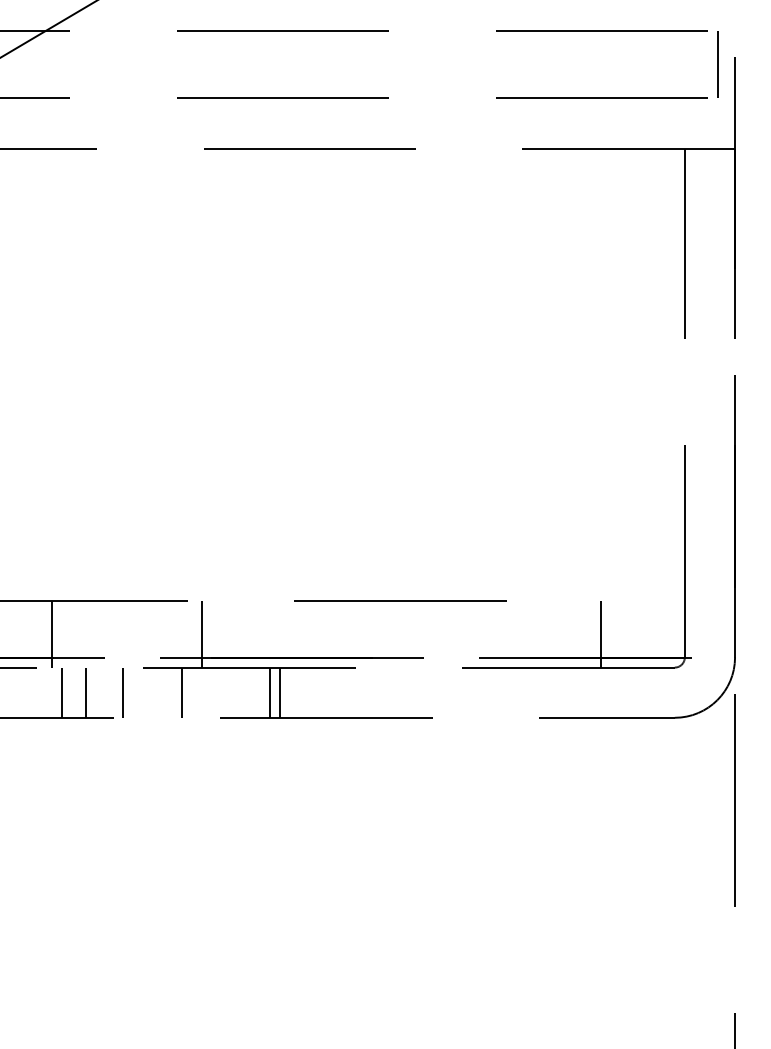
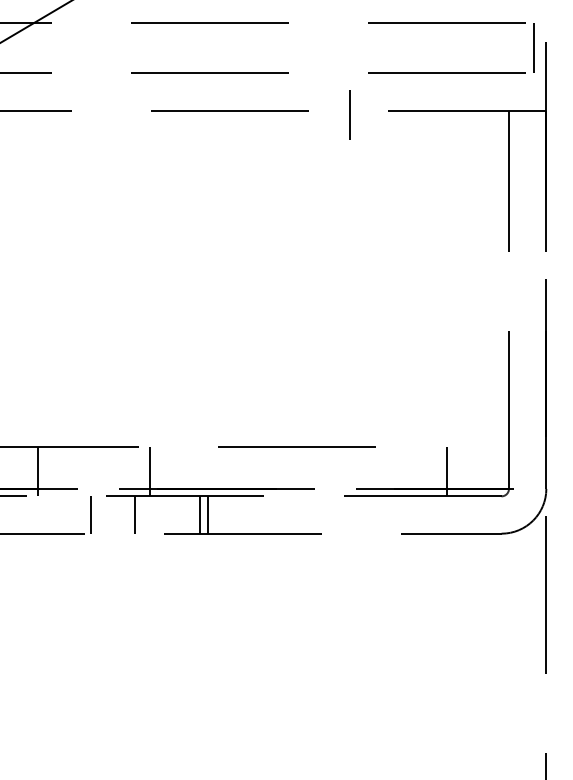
line: (470, 154) -> (349, 114), added
line: (61, 692) -> (45, 514), removed
line: (86, 692) -> (64, 514), removed

